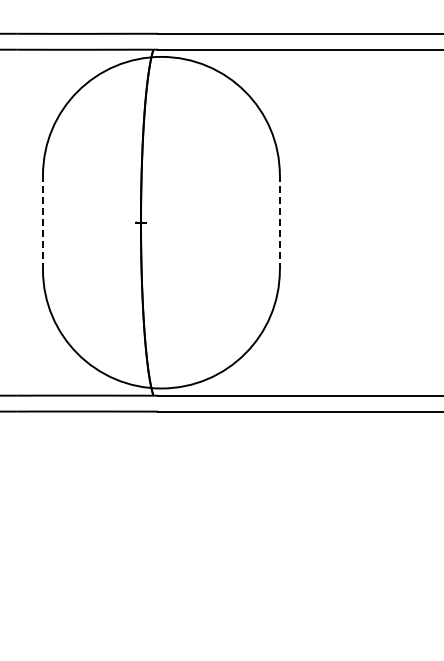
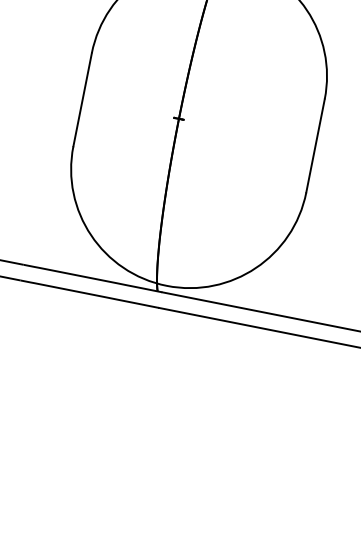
line: (43, 222) -> (83, 99), dashed -> solid
line: (279, 222) -> (315, 145), dashed -> solid

